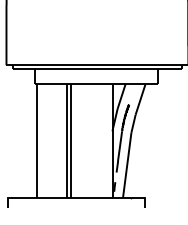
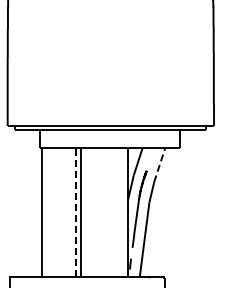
line: (140, 99) -> (159, 164), solid -> dashed
line: (67, 141) -> (76, 212), solid -> dashed

